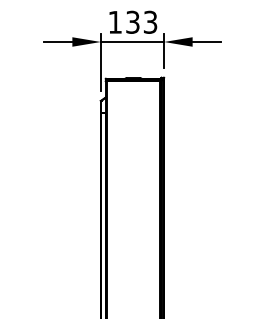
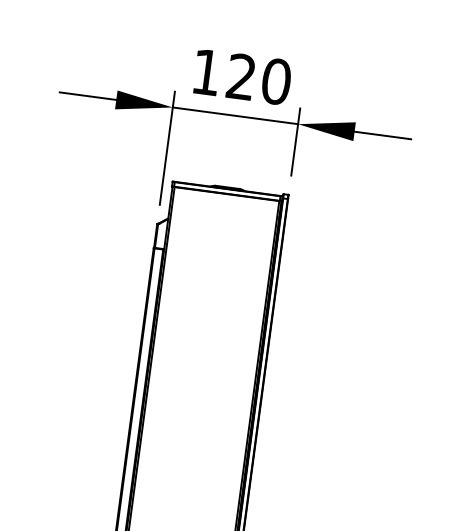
text: (141, 21) -> (258, 77), 133 -> 120

